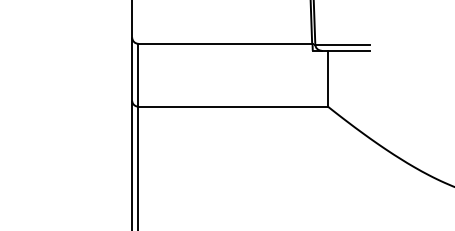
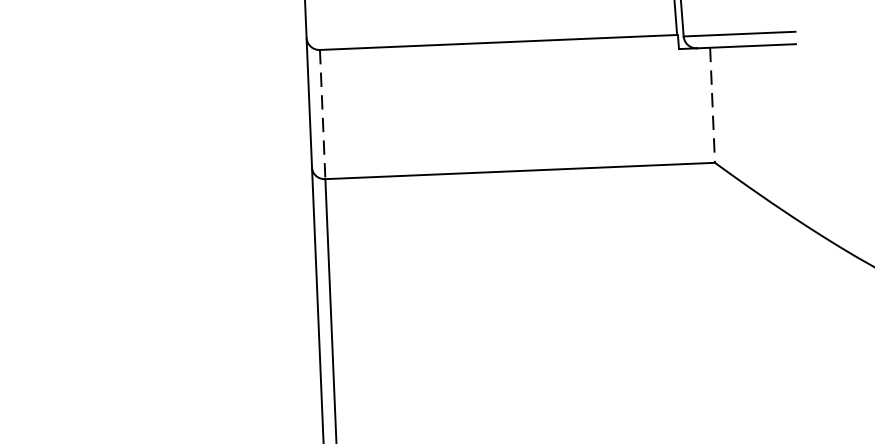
line: (138, 75) -> (322, 115), solid -> dashed
line: (327, 78) -> (711, 104), solid -> dashed

